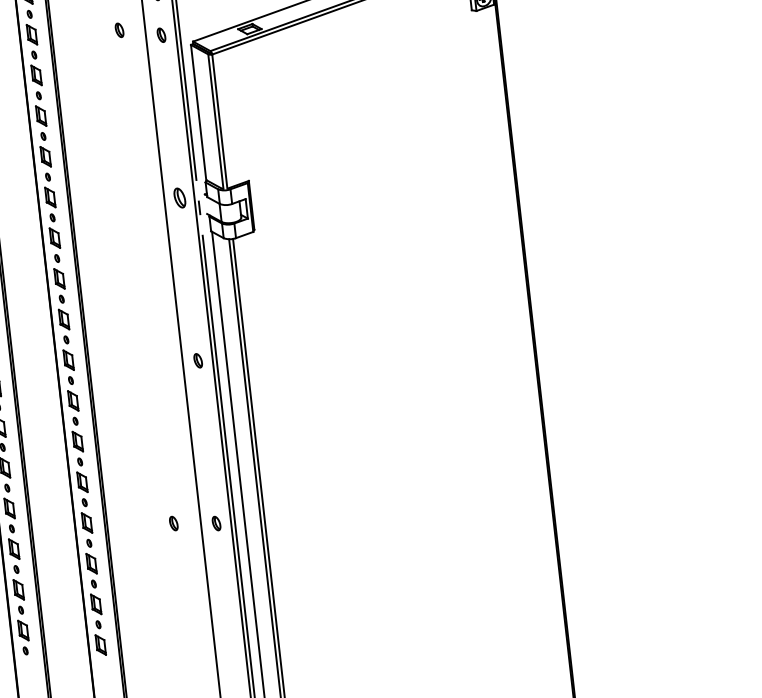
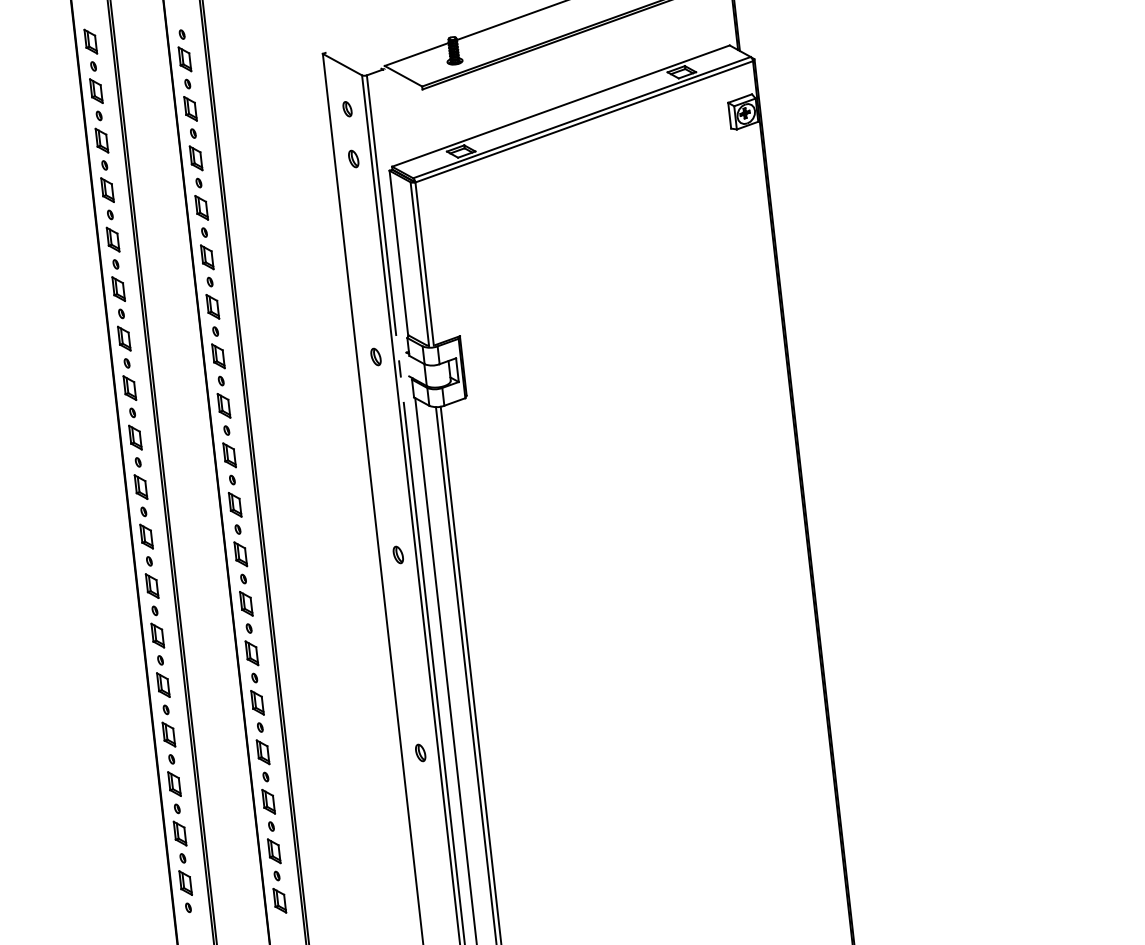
part: (119, 29) -> (302, 152), removed
part: (179, 197) -> (375, 356), size x0.71
part: (173, 523) -> (368, 752), removed

